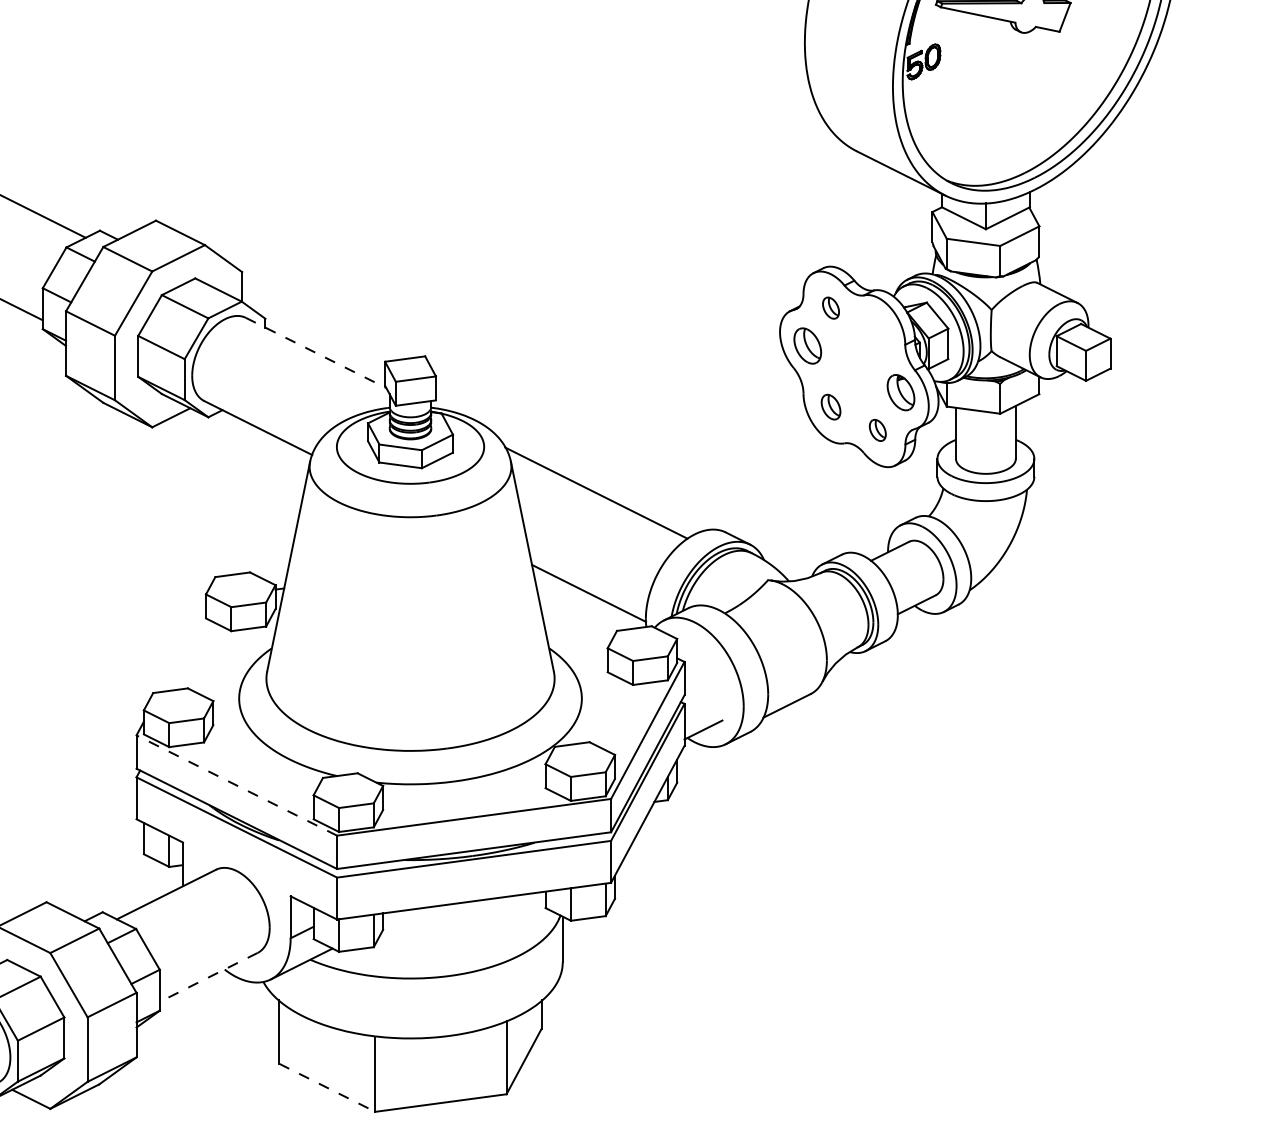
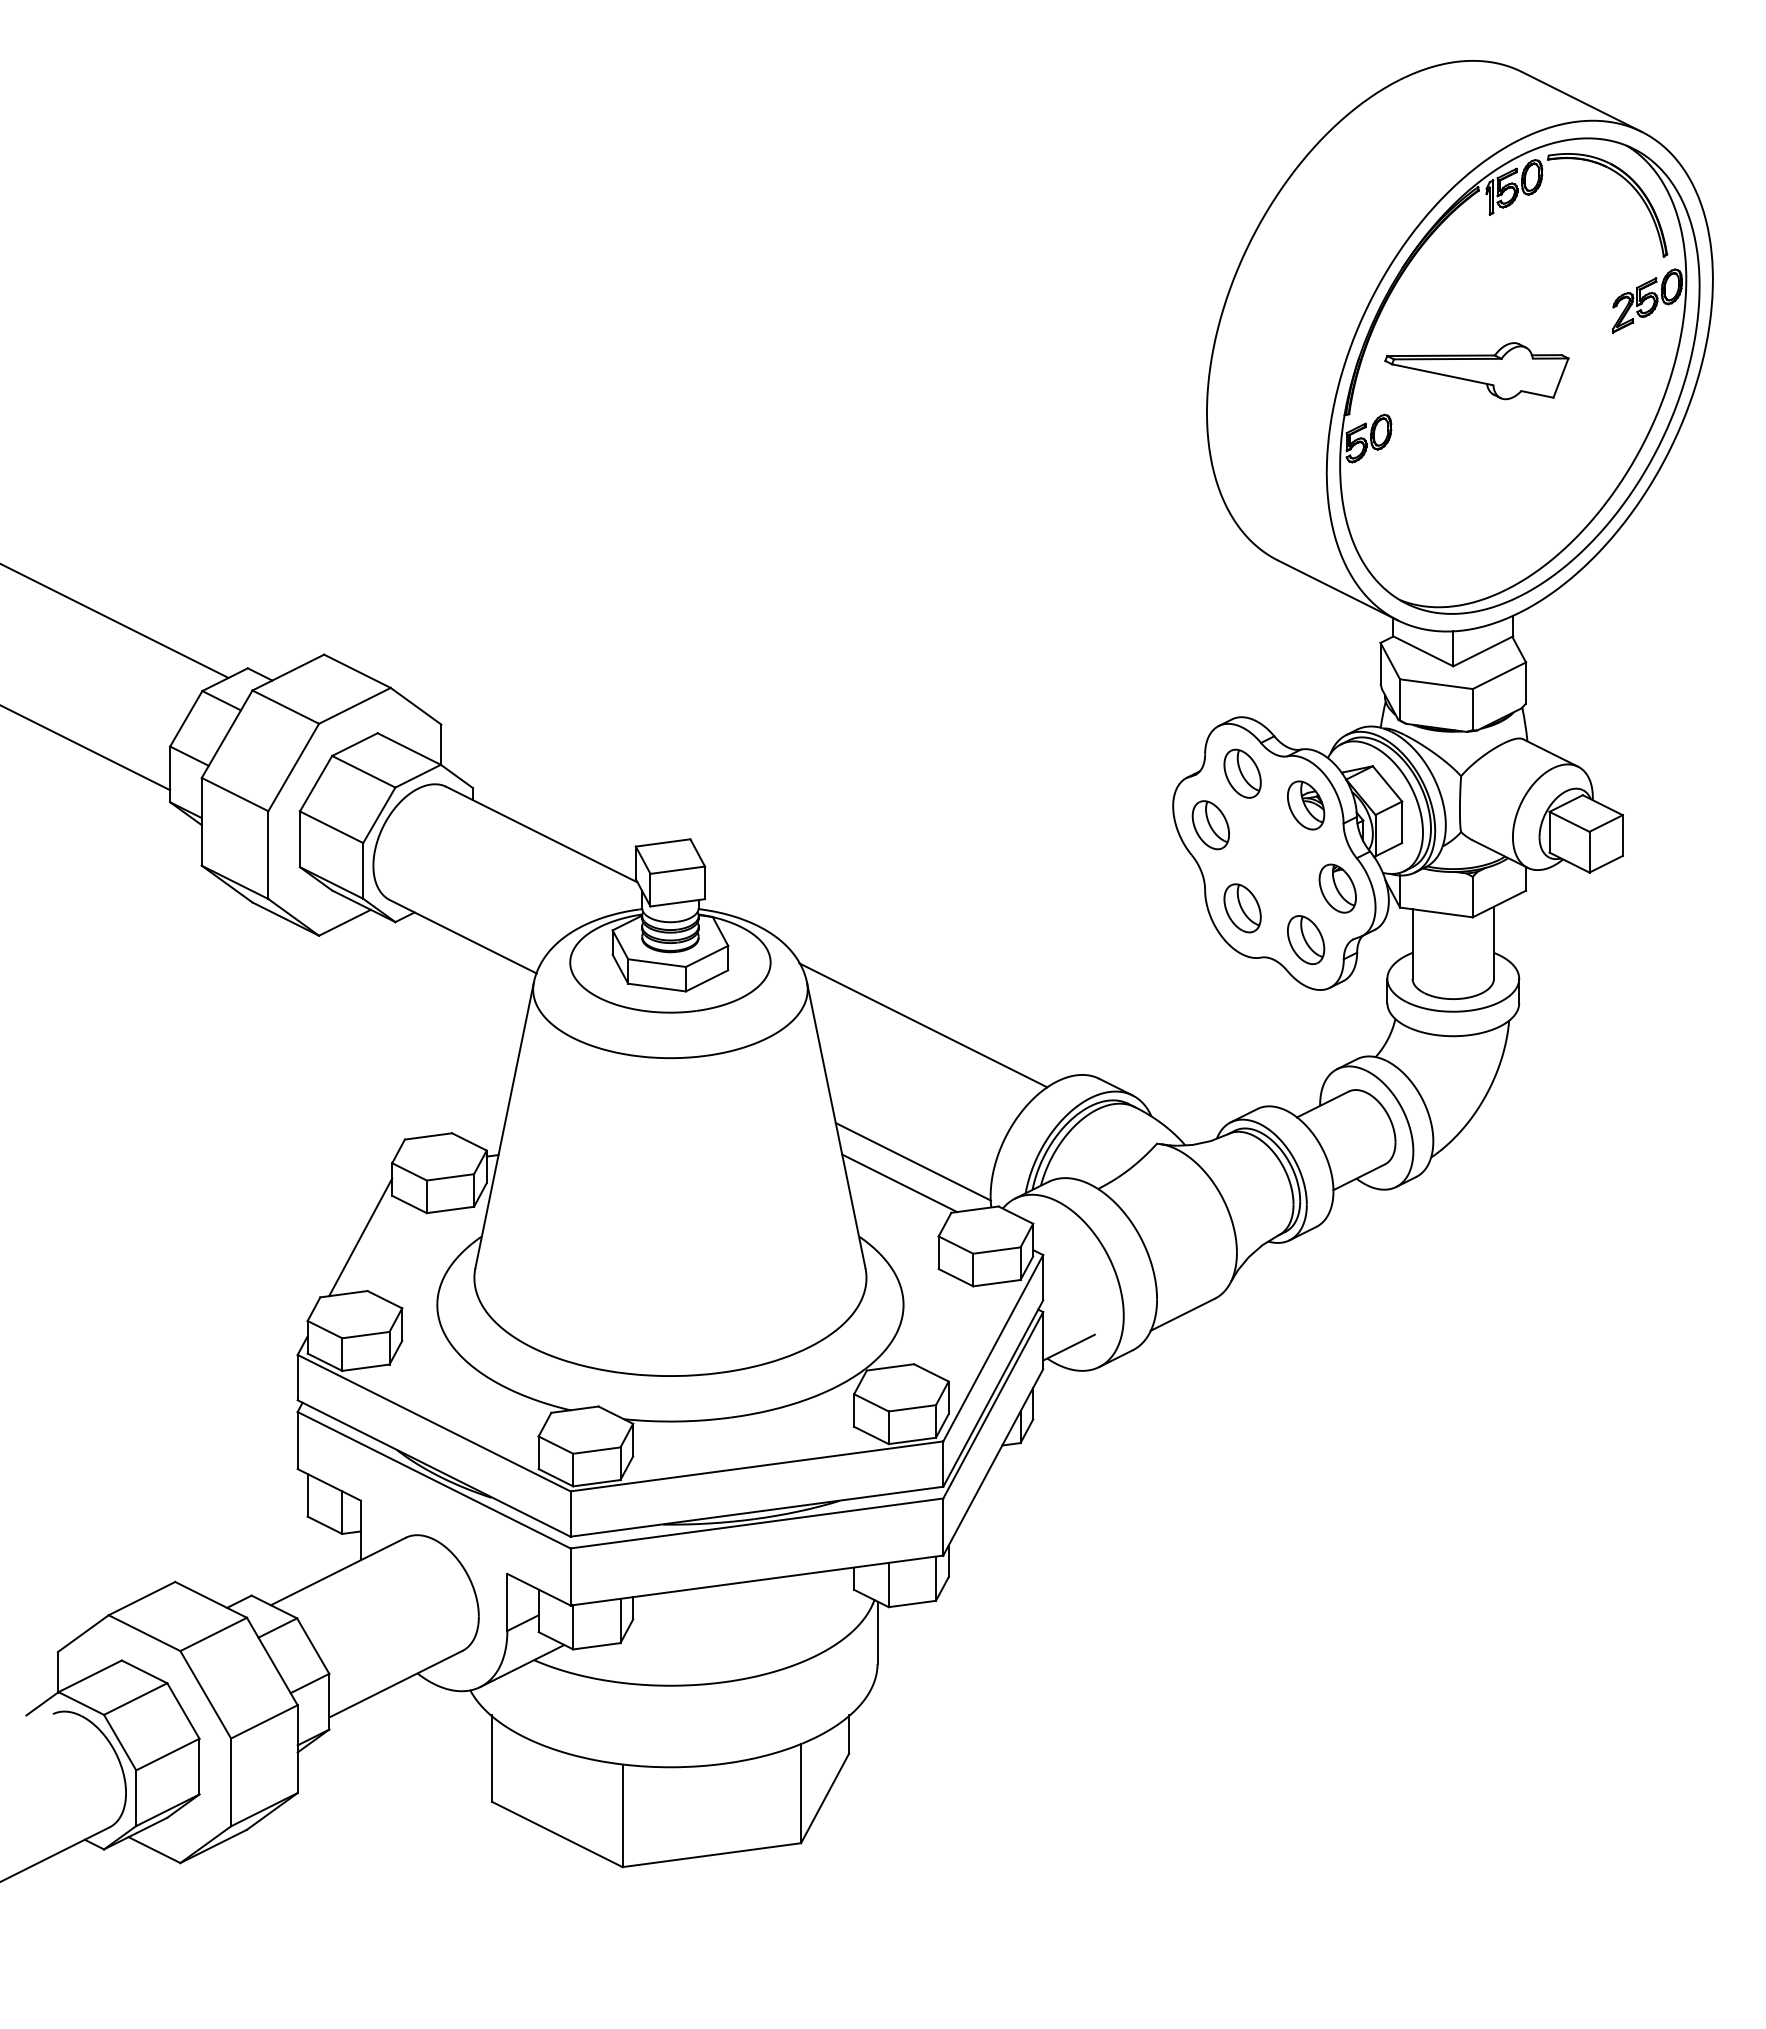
part: (830, 308) -> (1242, 773), size x1.67
part: (878, 331) -> (1306, 805), added
line: (316, 352) -> (542, 834), dashed -> solid
part: (830, 407) -> (1242, 908), size x1.43
part: (878, 430) -> (1306, 939), size x1.67
line: (578, 609) -> (899, 1183), added
line: (182, 649) -> (360, 1237), added
line: (237, 785) -> (434, 1423), dashed -> solid
line: (208, 977) -> (395, 1684), dashed -> solid
line: (327, 1087) -> (557, 1834), dashed -> solid

